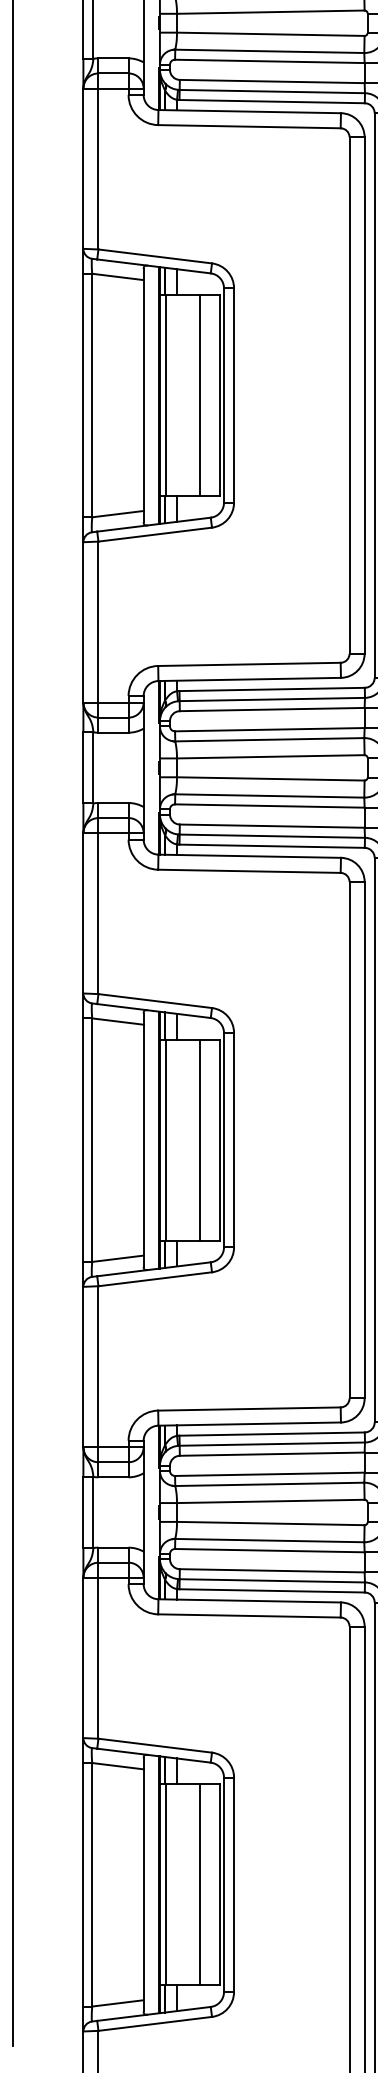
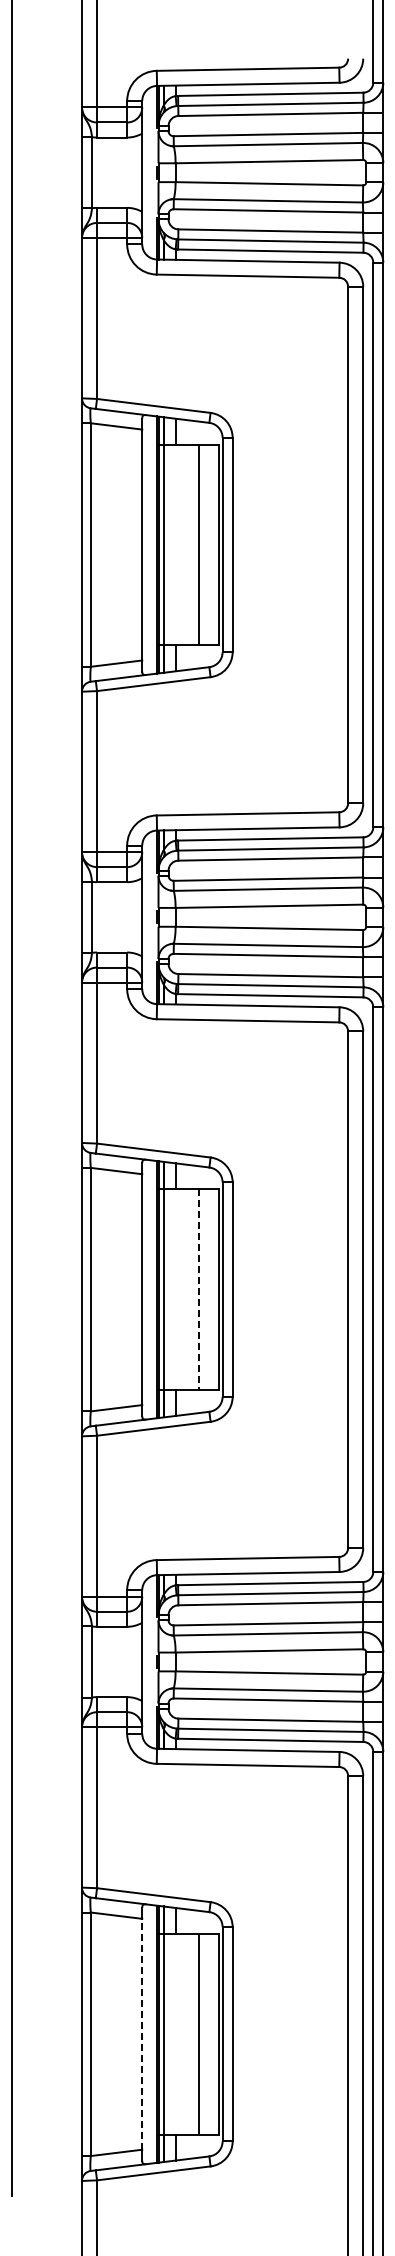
line: (199, 1141) -> (198, 1290), solid -> dashed
line: (143, 1884) -> (142, 2033), solid -> dashed

